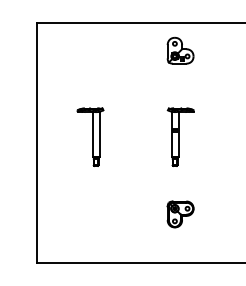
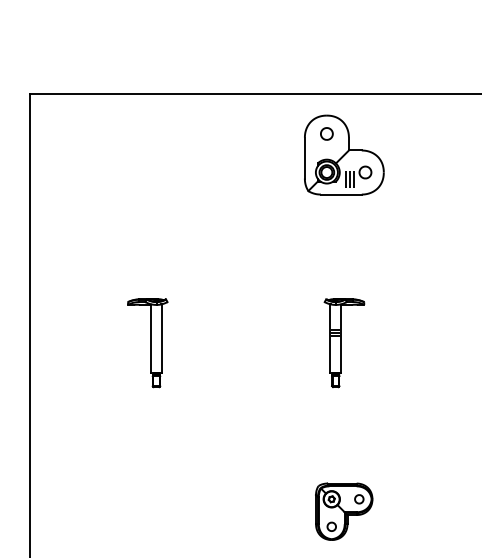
part: (180, 50) -> (343, 154), size x1.4
part: (90, 136) -> (147, 341), size x0.7
part: (180, 136) -> (343, 341), size x0.7

